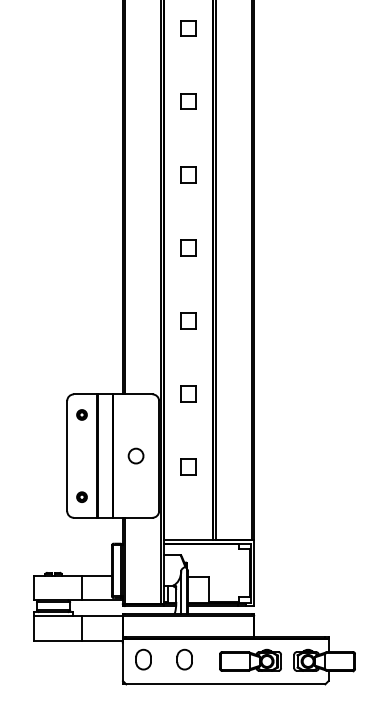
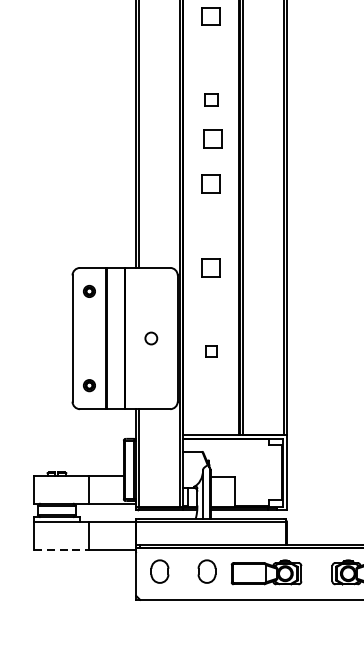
part: (188, 247) -> (211, 99), size x0.7
part: (189, 281) -> (212, 138), added
circle: (135, 455) -> (150, 337), size x0.7
part: (188, 466) -> (211, 350), size x0.6
line: (57, 640) -> (61, 549), solid -> dashed
part: (250, 659) -> (266, 571), moved

